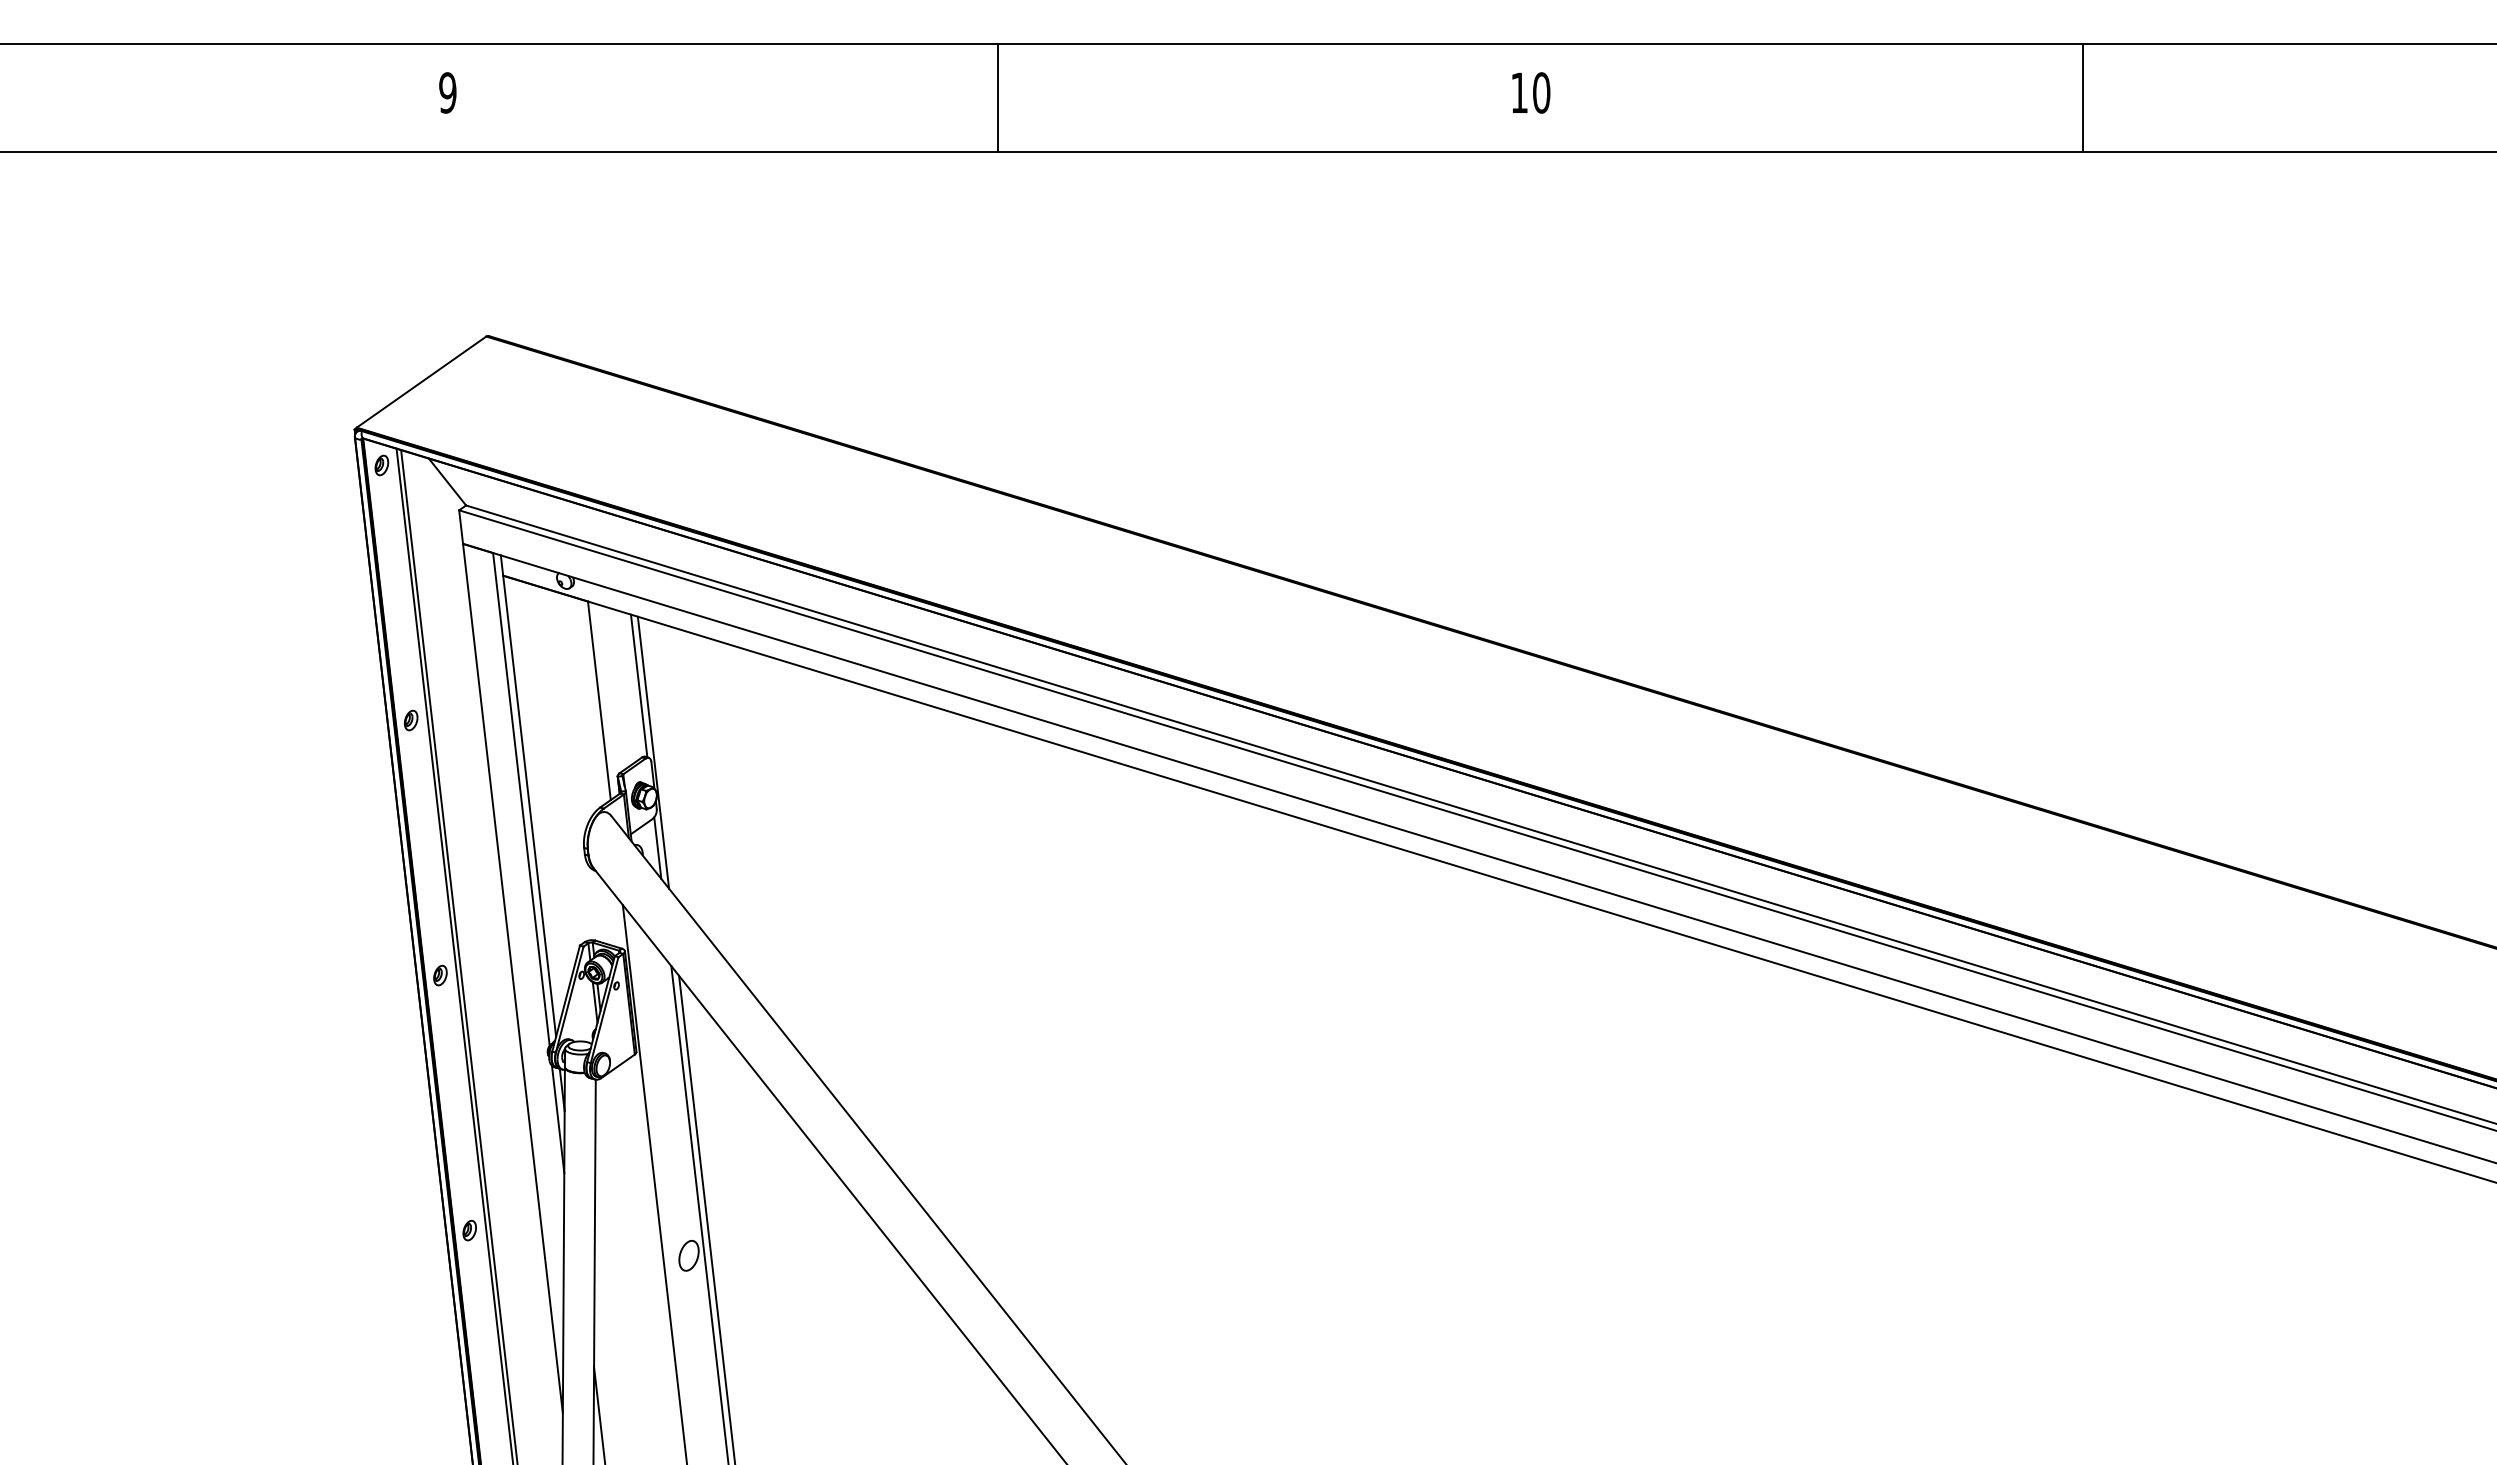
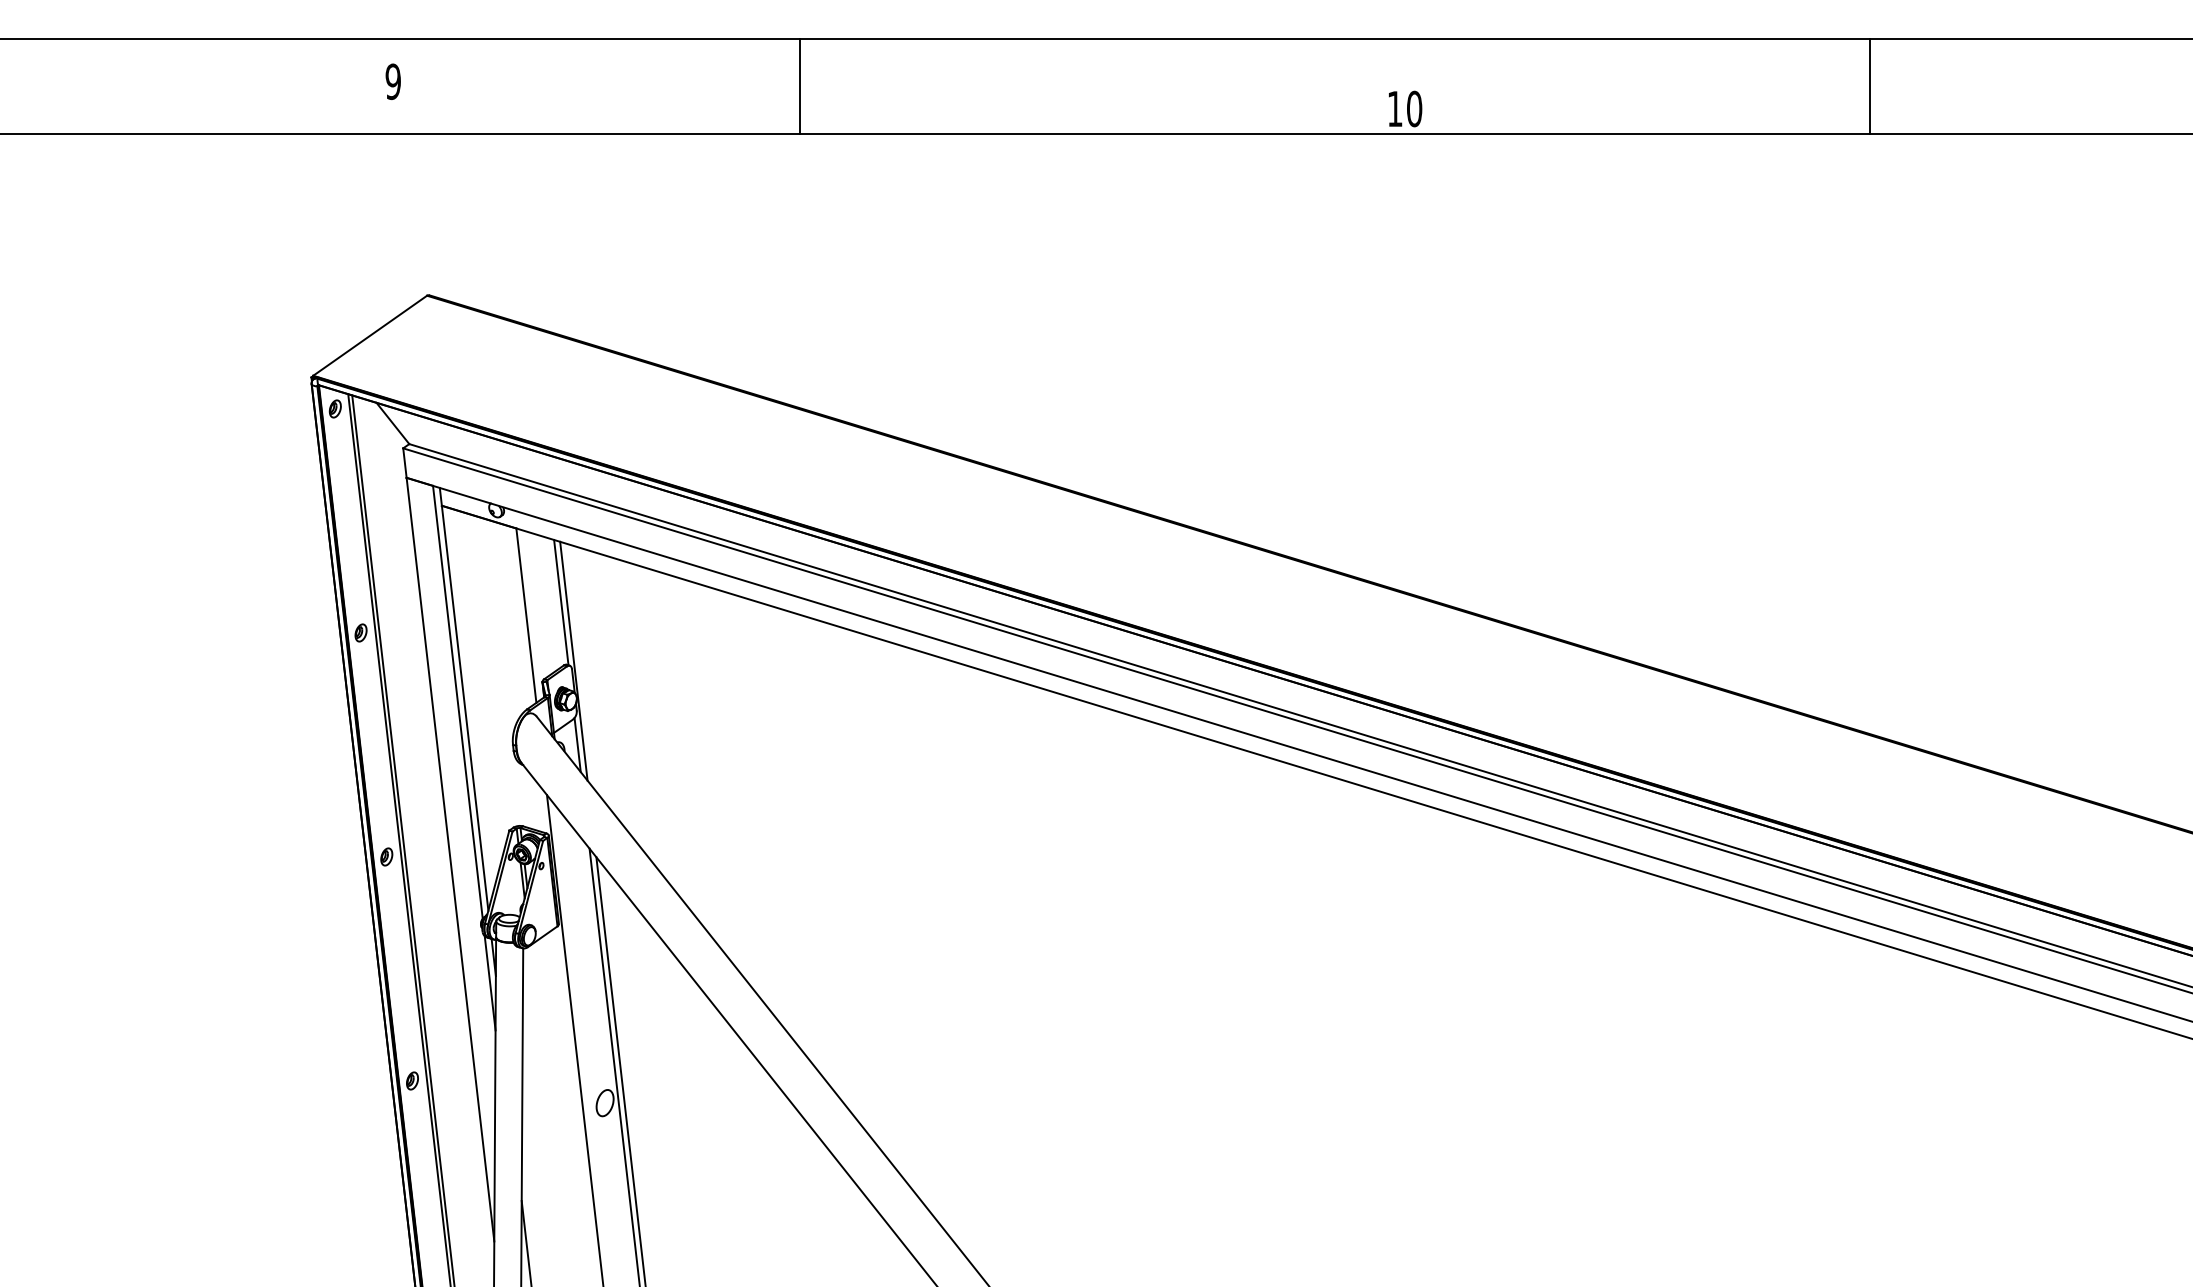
text: (1531, 92) -> (1405, 108), moved
line: (997, 97) -> (799, 85), moved
line: (2082, 97) -> (1869, 85), moved

